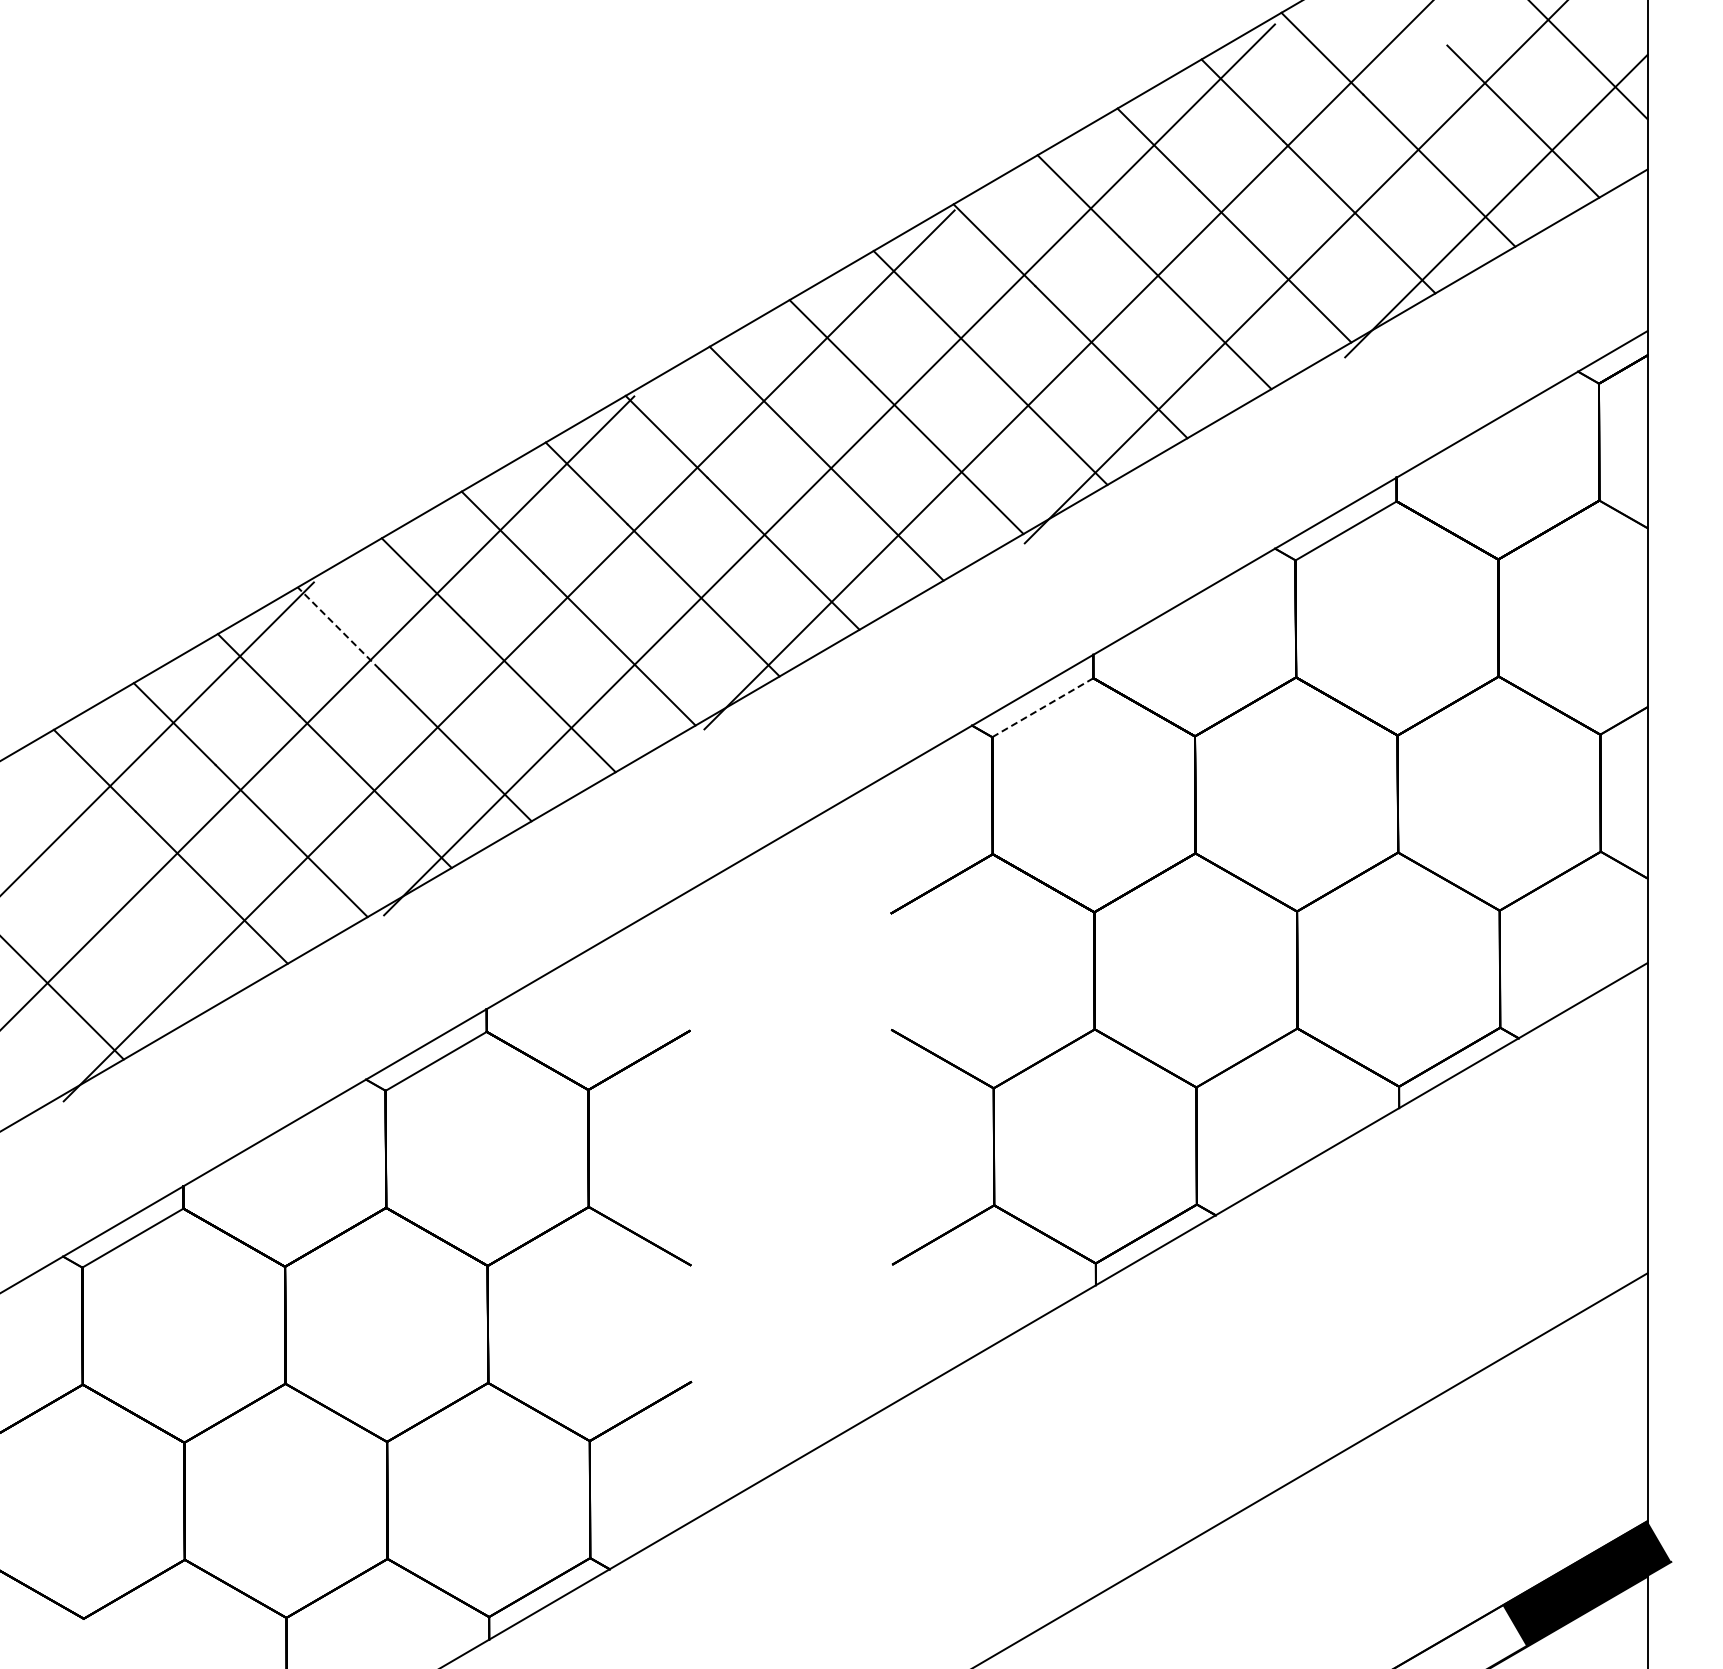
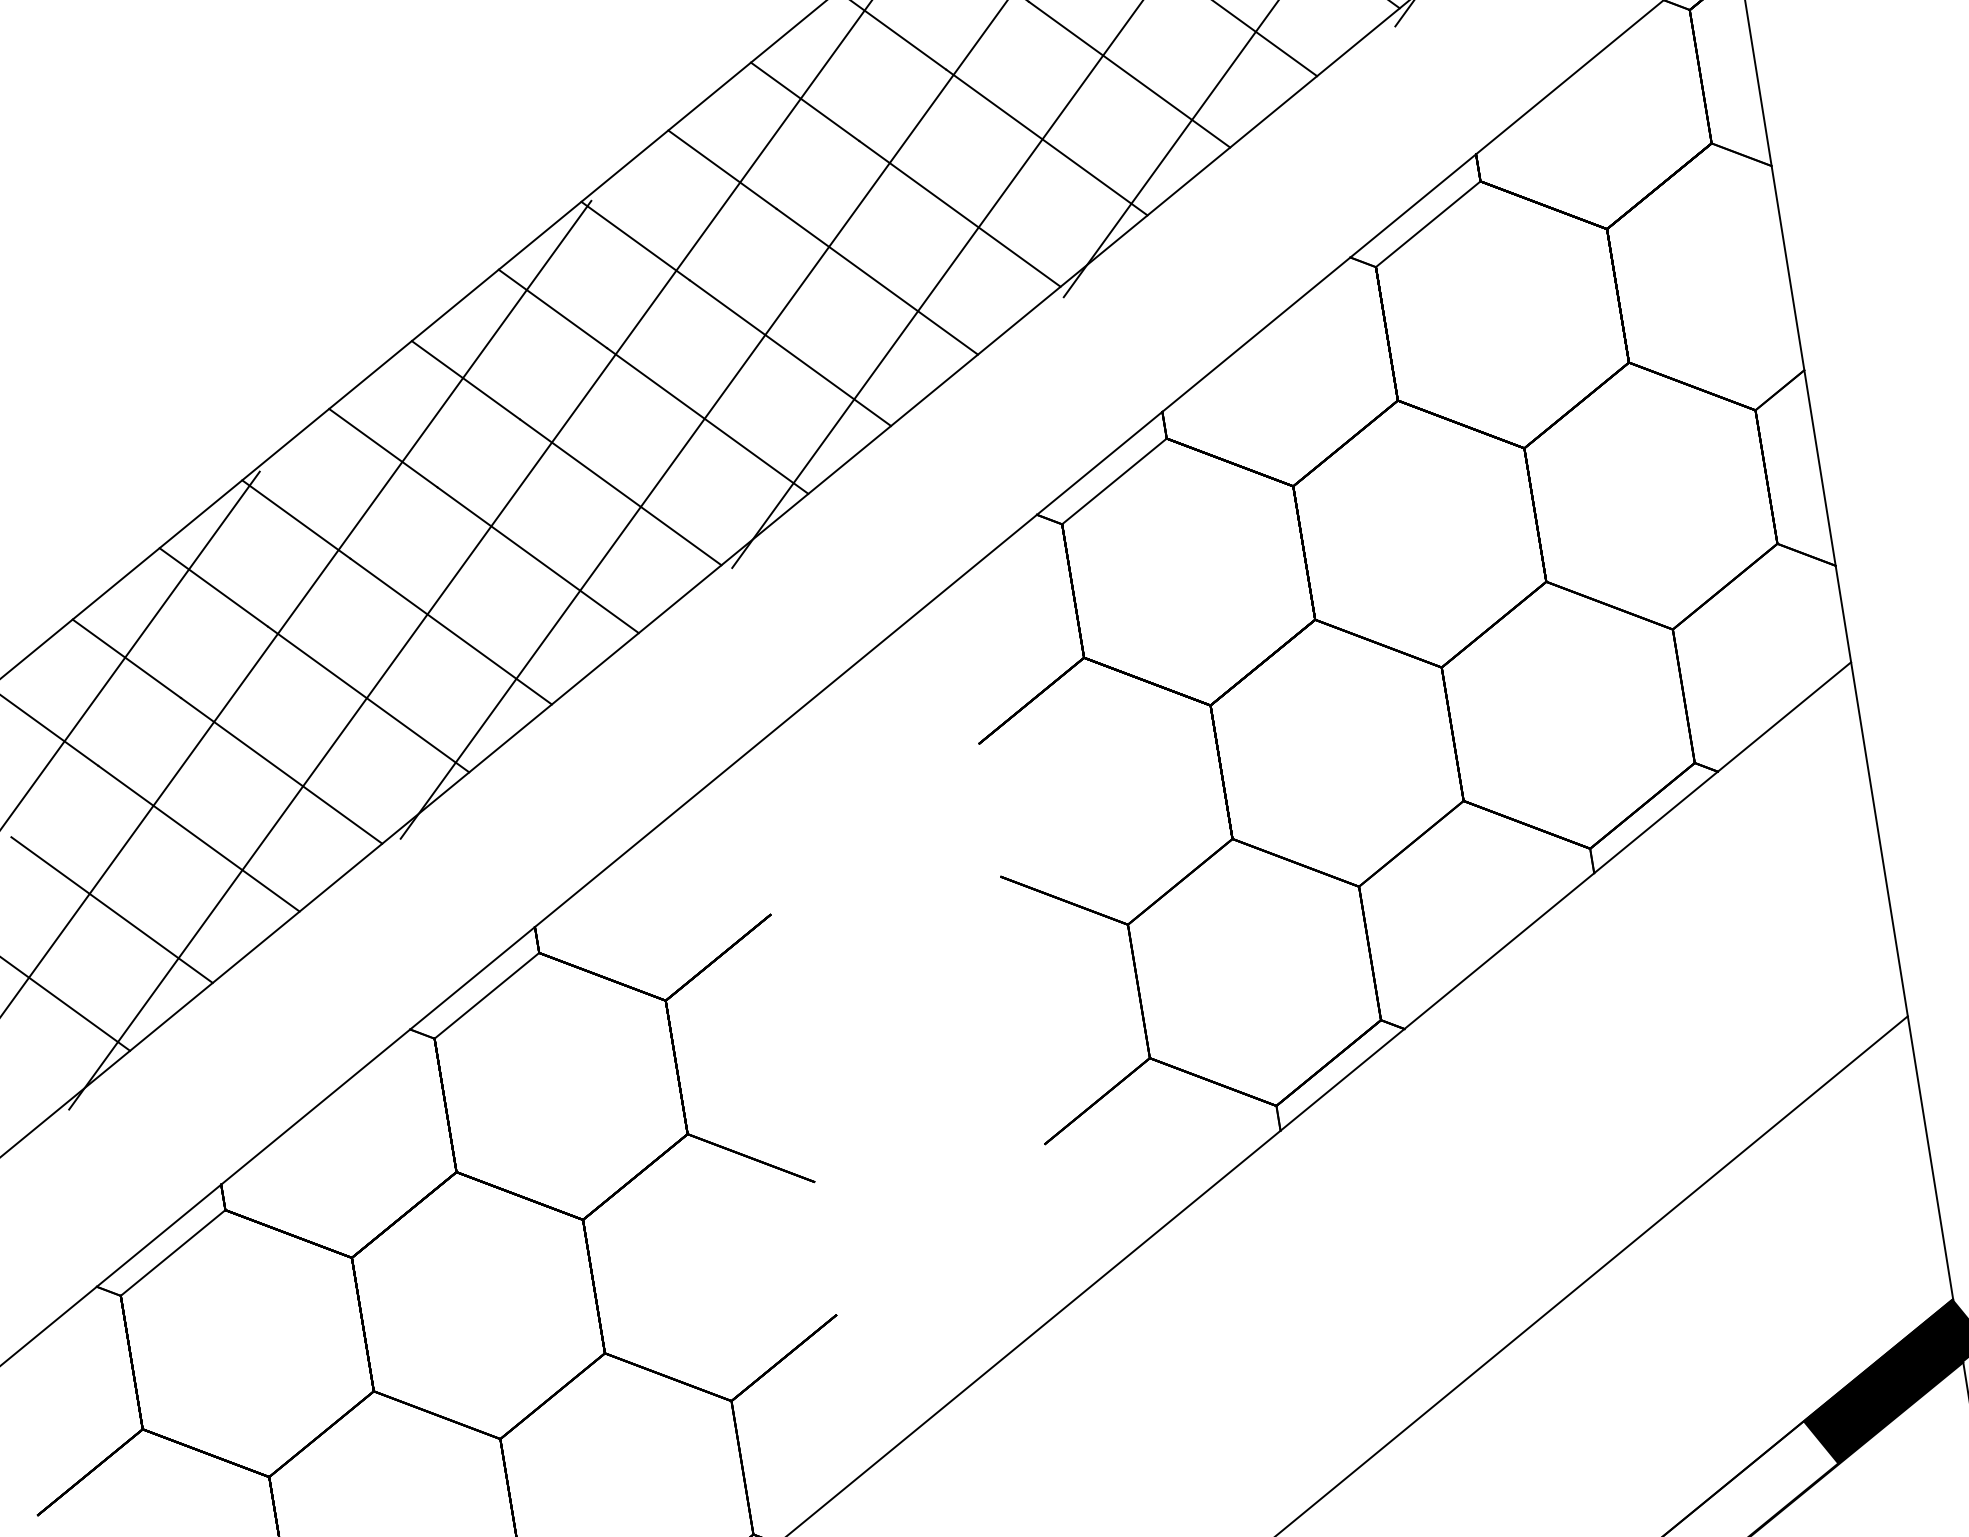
line: (338, 628) -> (296, 519), dashed -> solid
line: (1042, 707) -> (1113, 481), dashed -> solid
line: (127, 936) -> (111, 909), added

